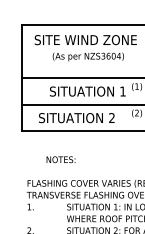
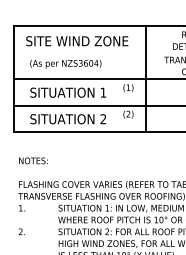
text: (88, 56) -> (65, 63), moved
text: (88, 91) -> (68, 92), moved
text: (61, 159) -> (33, 160), moved

